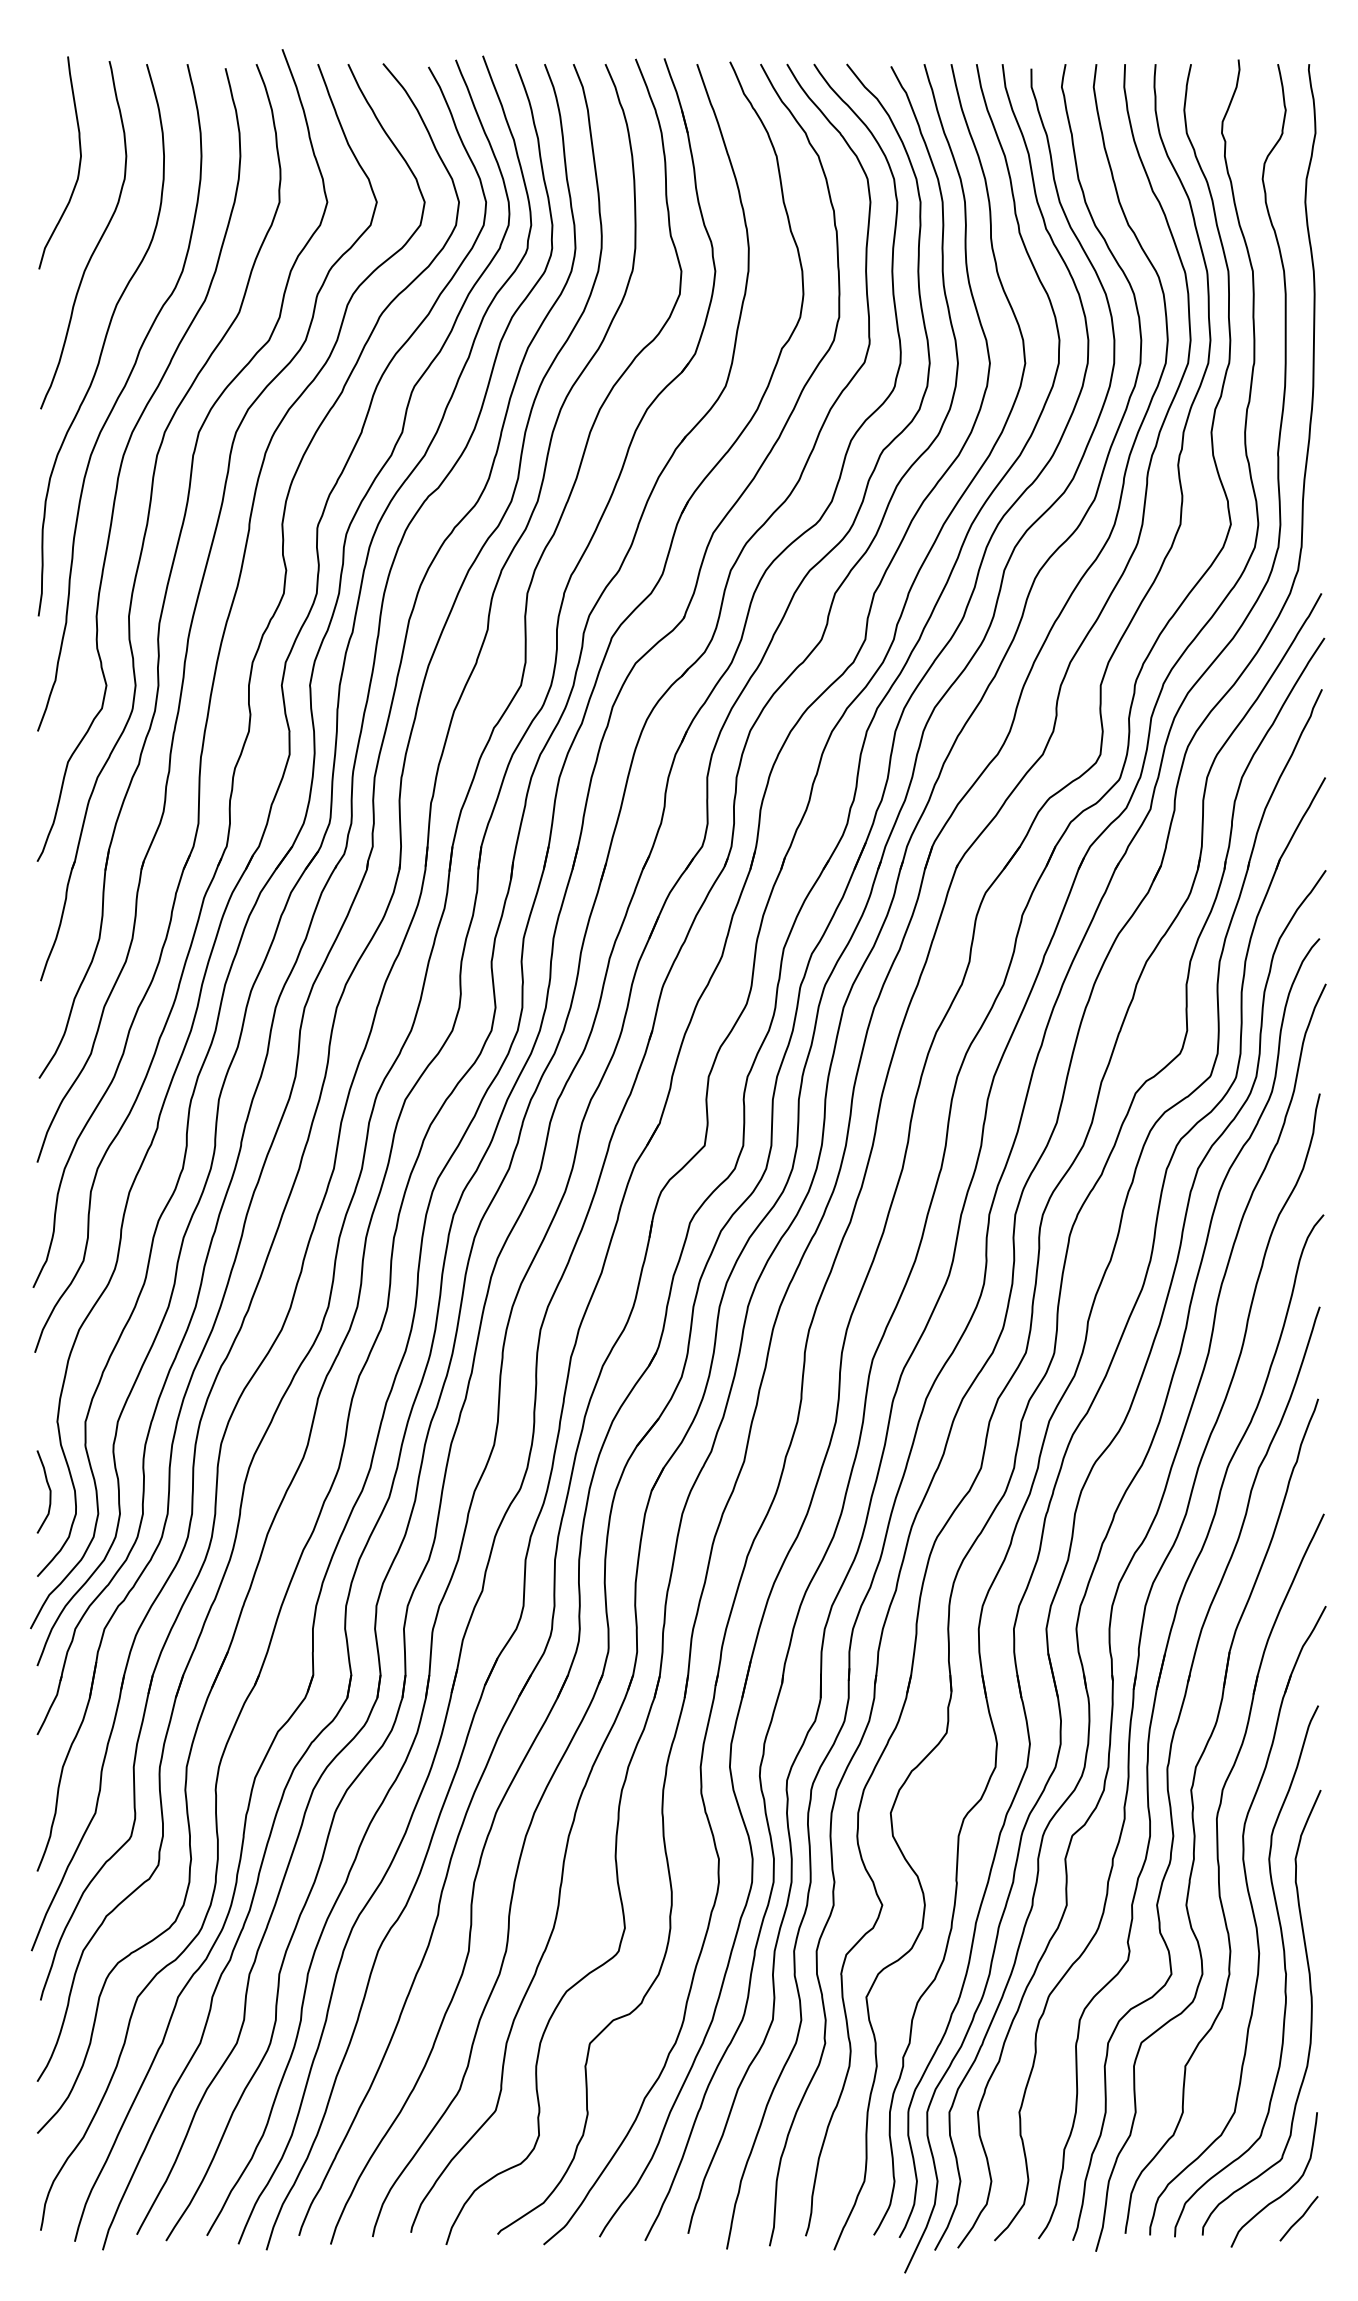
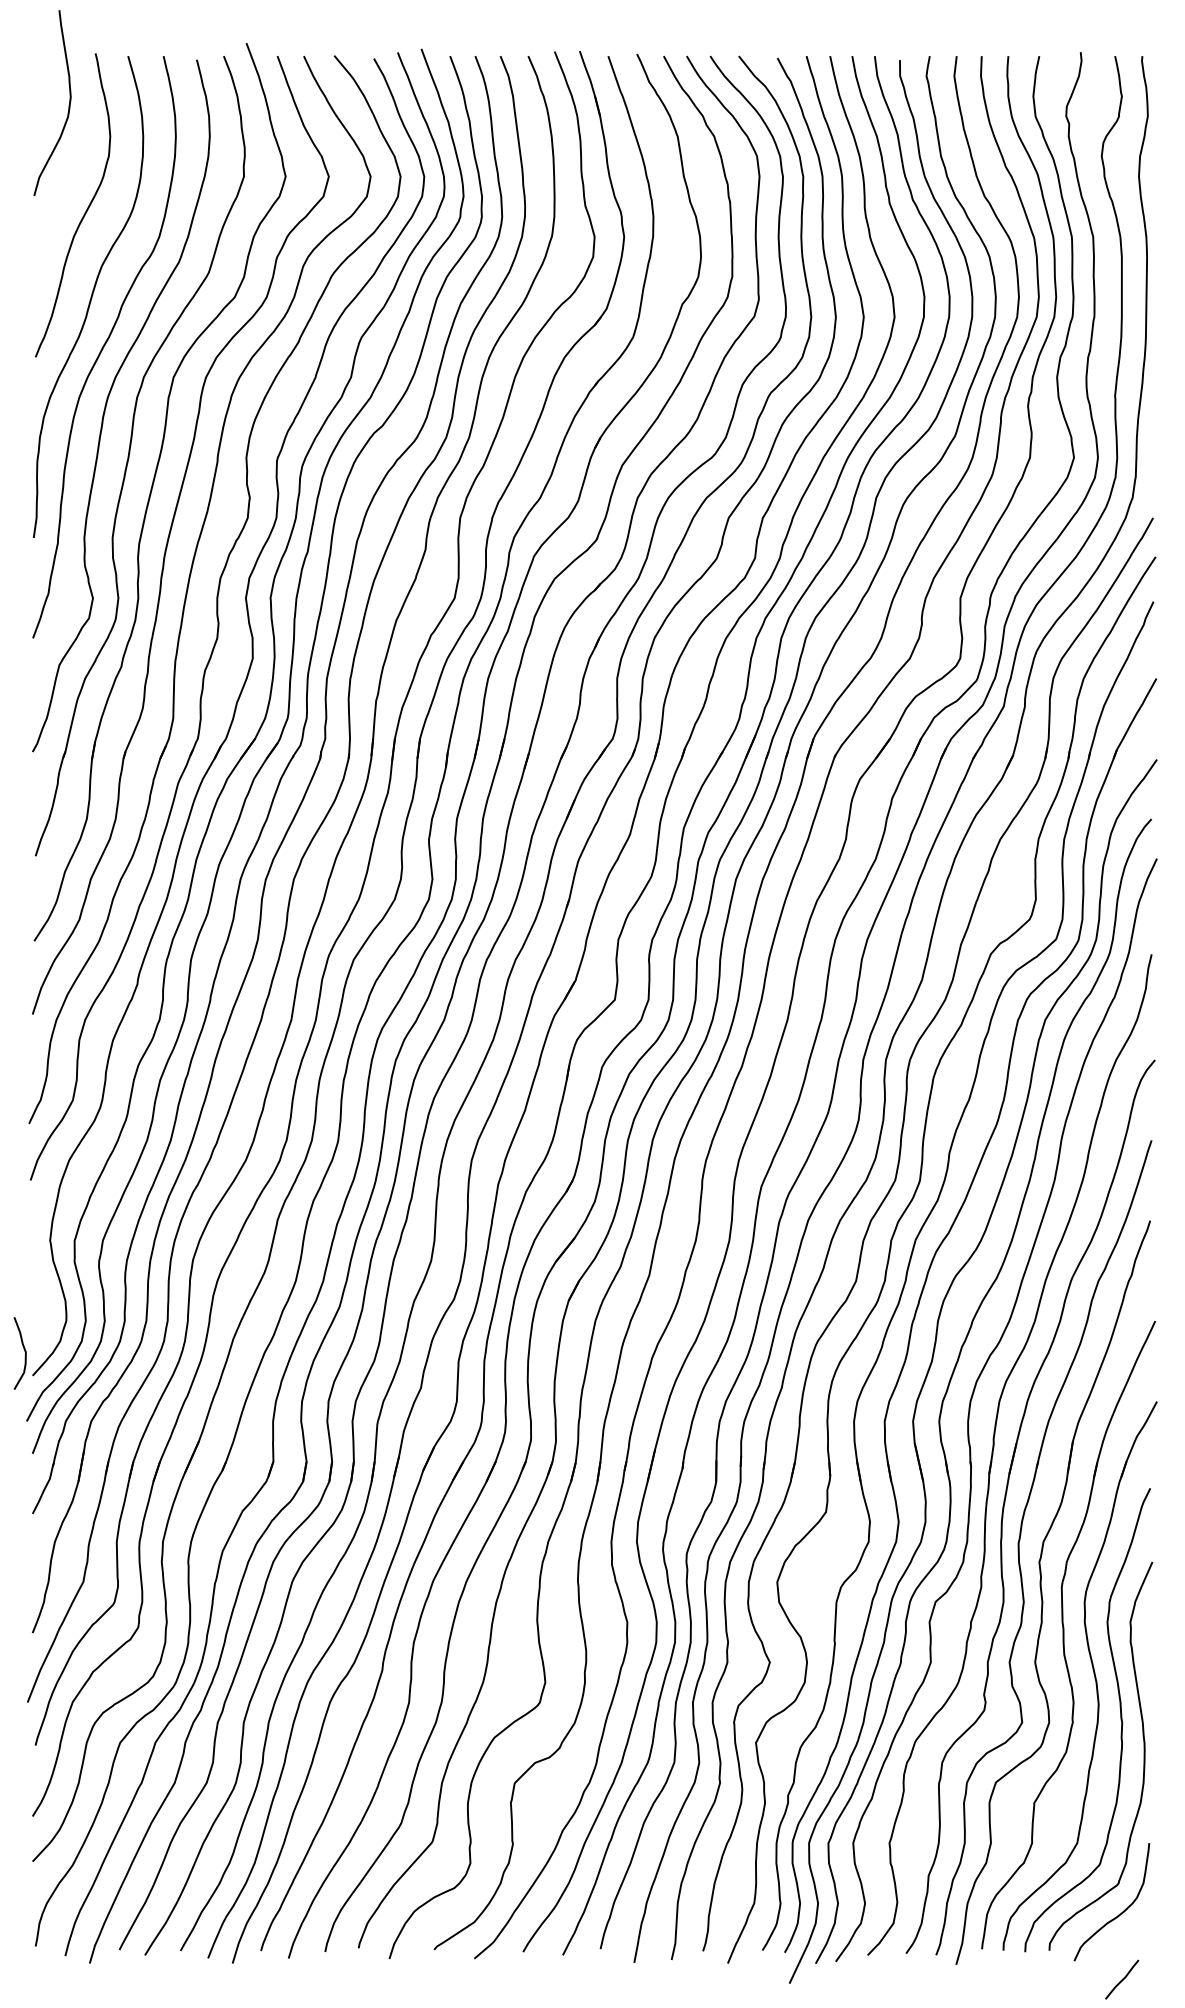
curve: (78, 165) -> (68, 105), moved
curve: (48, 1488) -> (24, 1350), moved
line: (1298, 2218) -> (1121, 1979), moved

